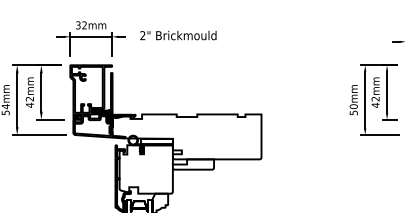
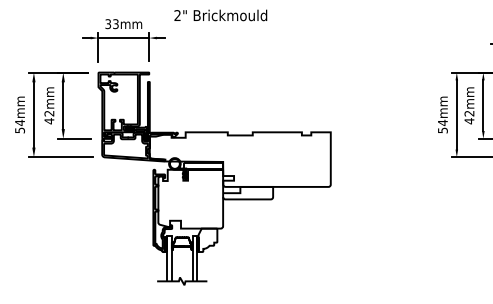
text: (84, 25) -> (115, 24), 32mm -> 33mm
text: (178, 35) -> (220, 15), moved
text: (353, 106) -> (442, 122), 50mm -> 54mm

